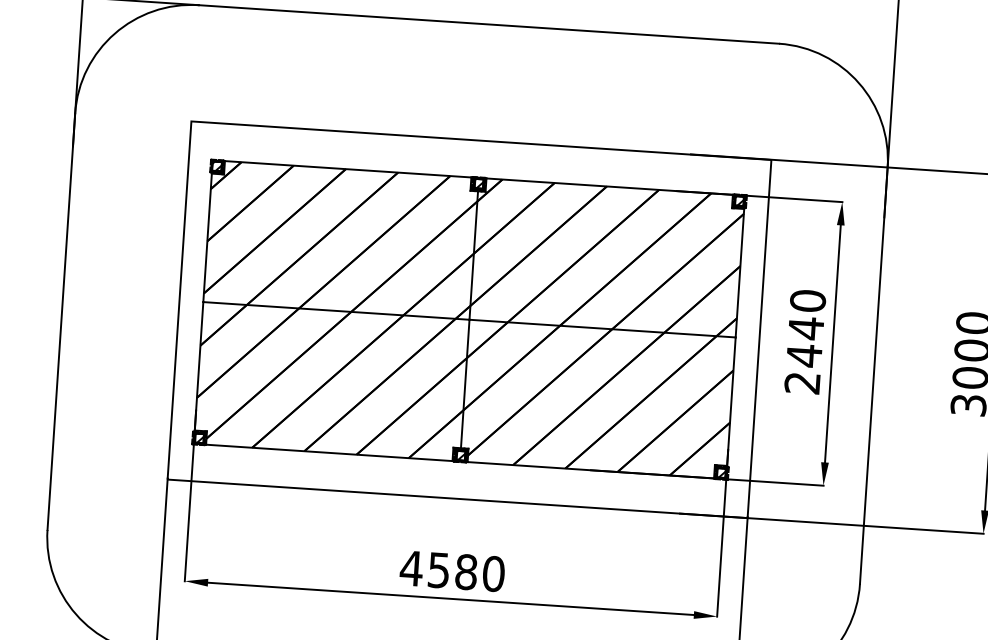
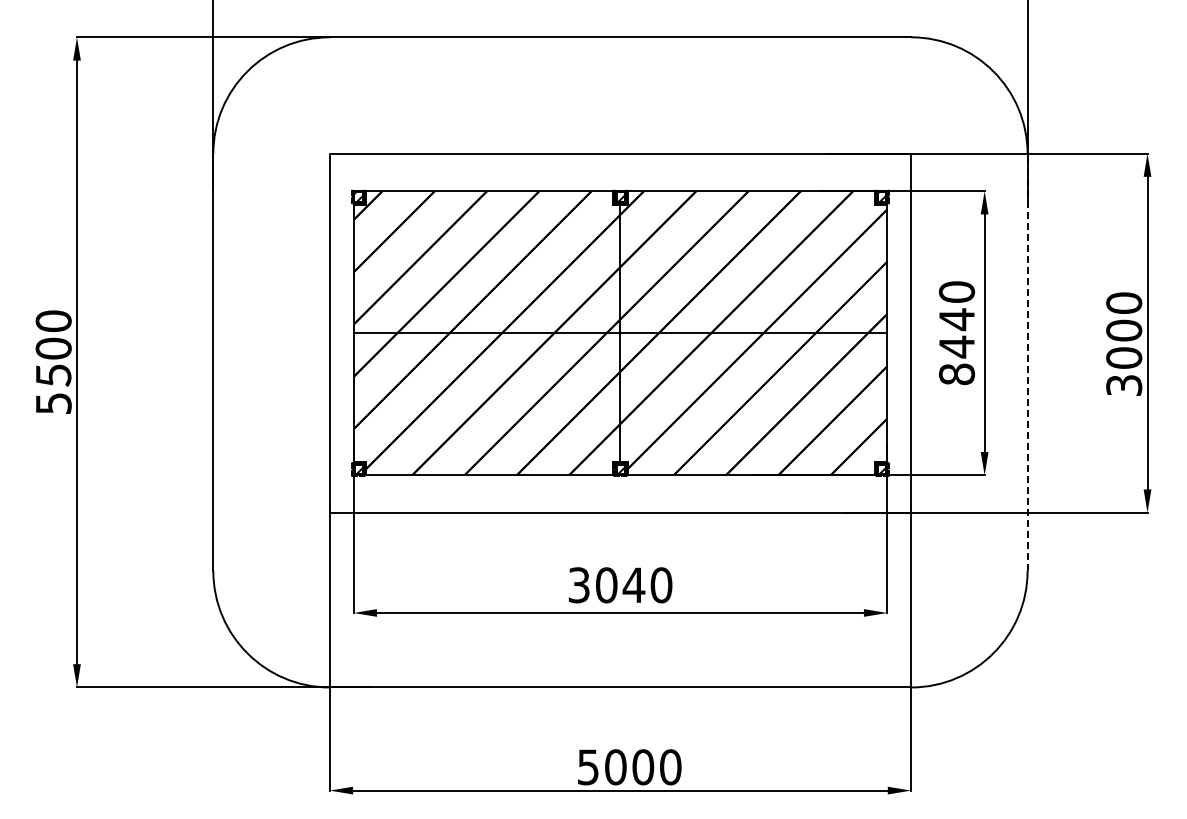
line: (873, 375) -> (1027, 362), solid -> dashed
text: (803, 383) -> (957, 374), 2440 -> 8440
text: (438, 570) -> (606, 585), 4580 -> 3040

